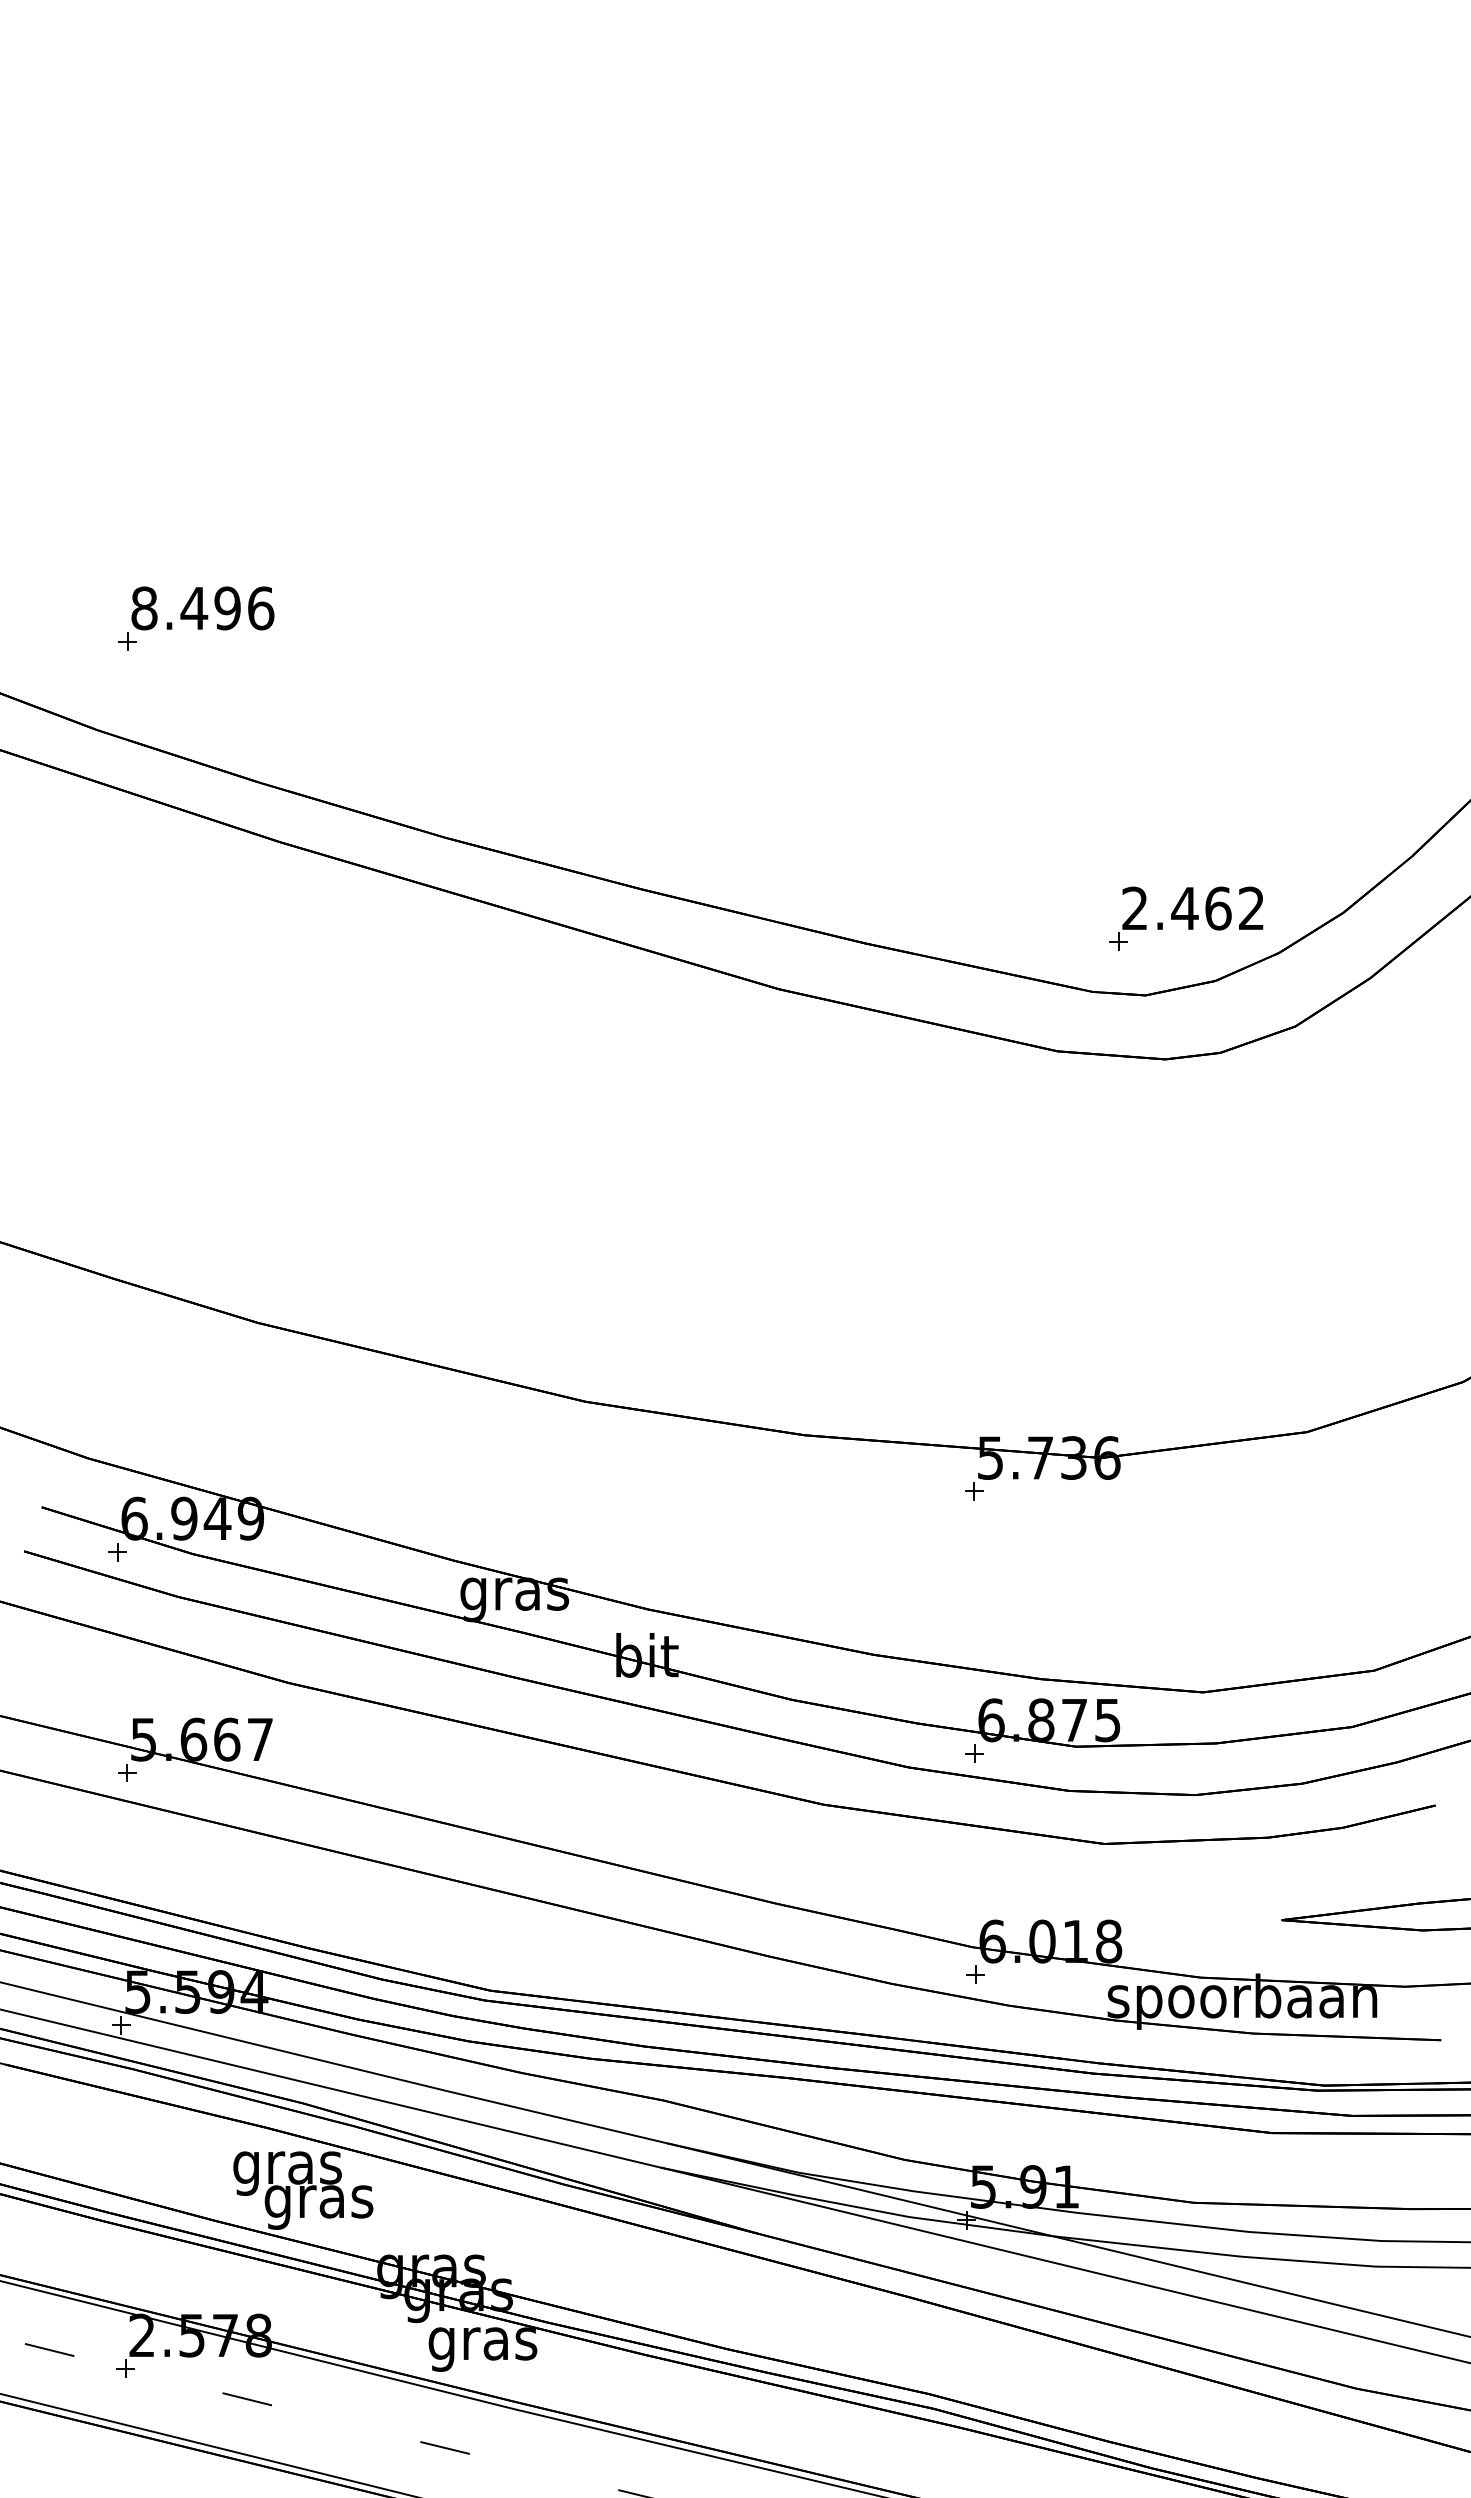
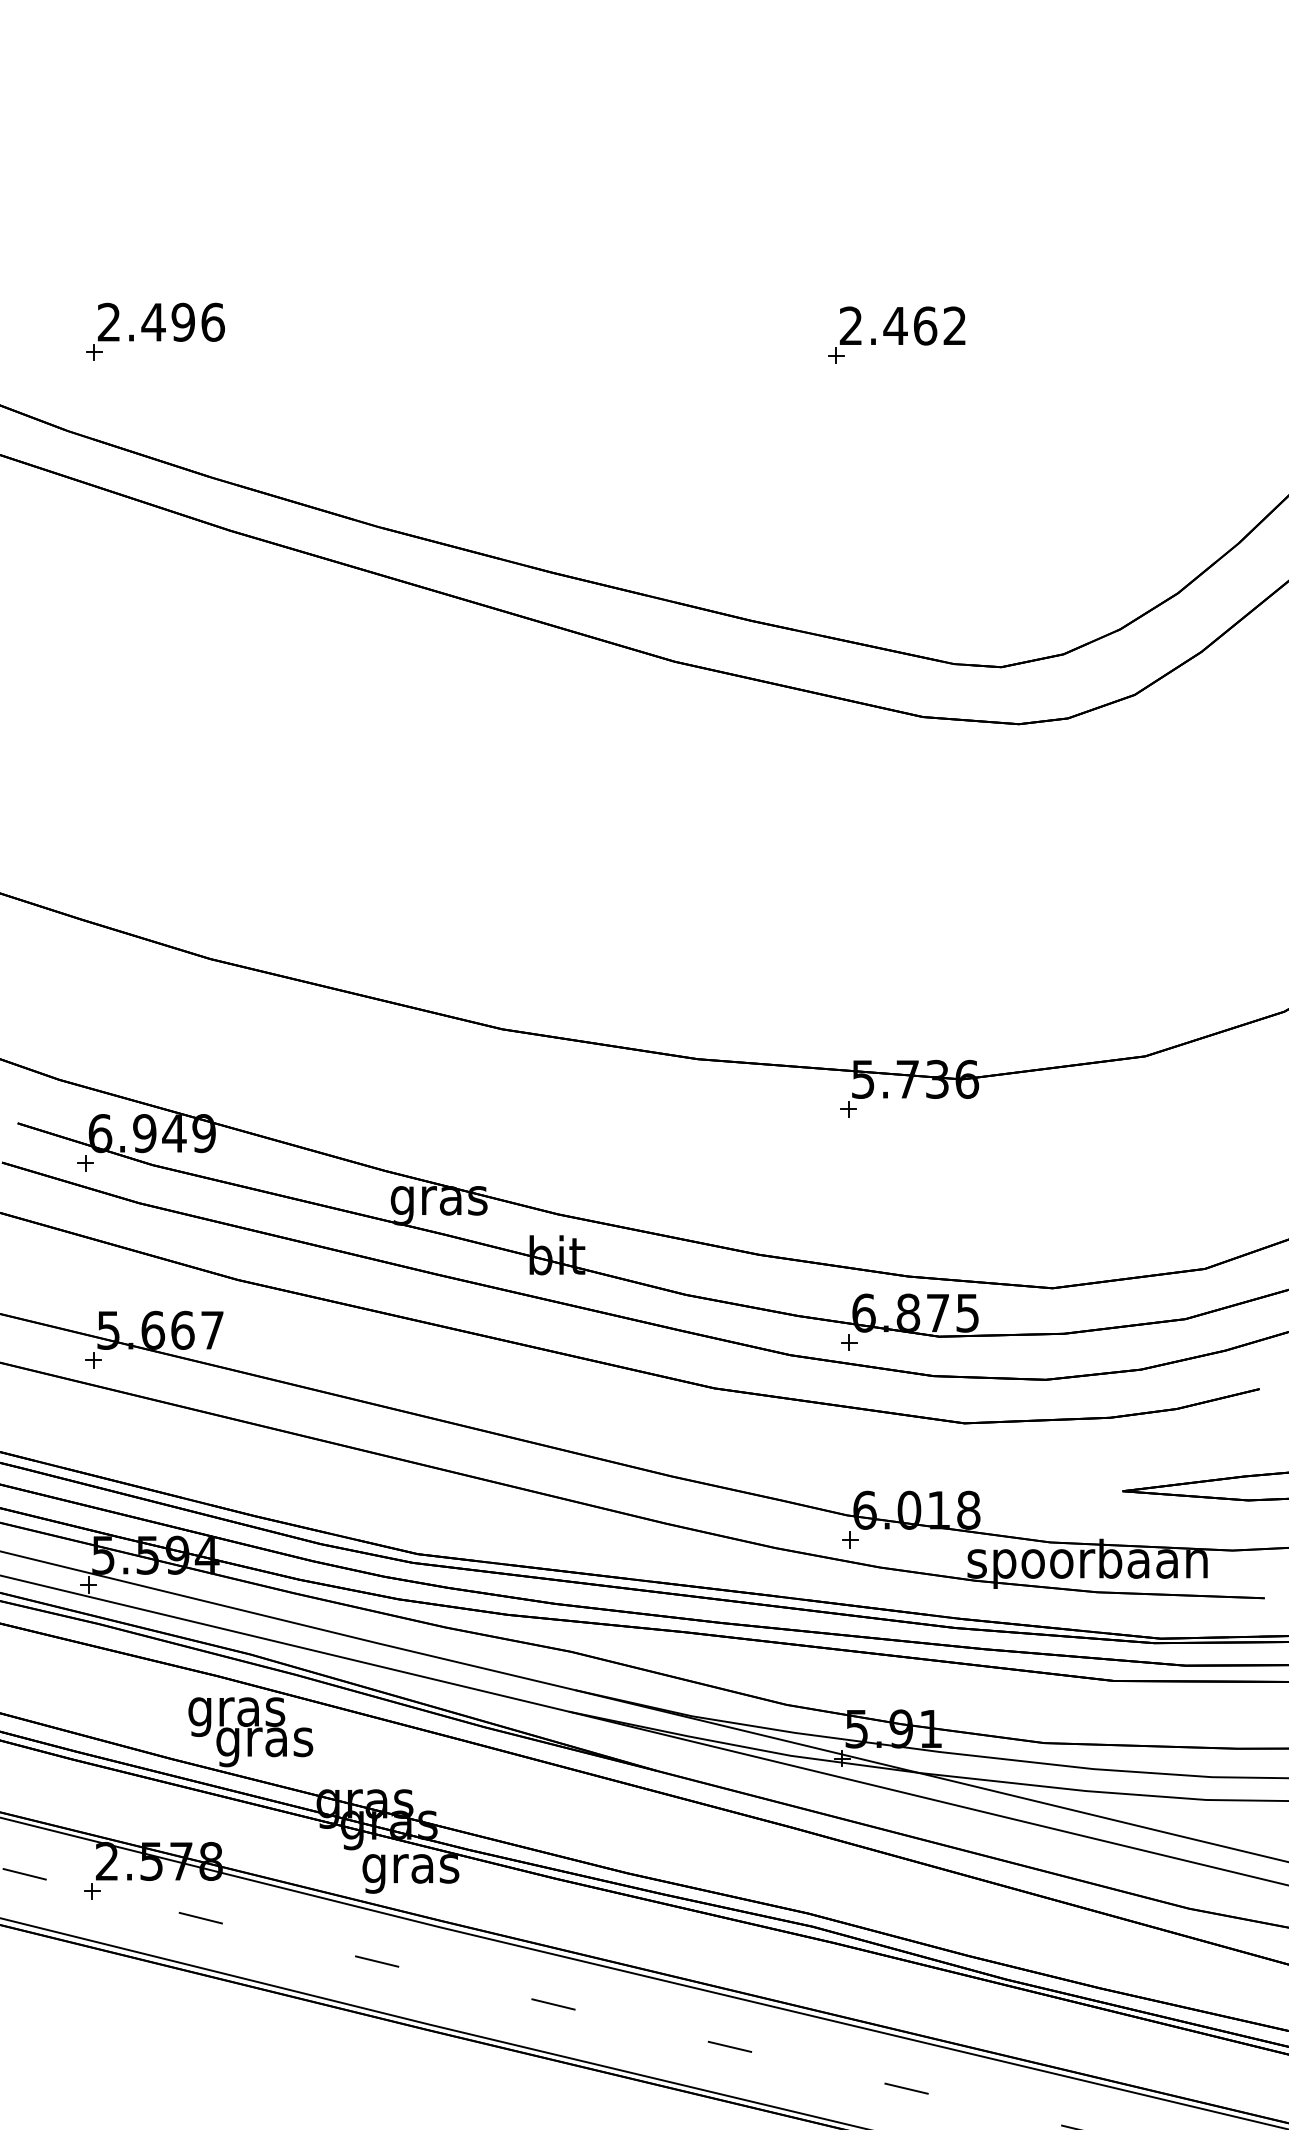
text: (144, 608) -> (109, 322), 8.496 -> 2.496
part: (1186, 918) -> (896, 334), moved

